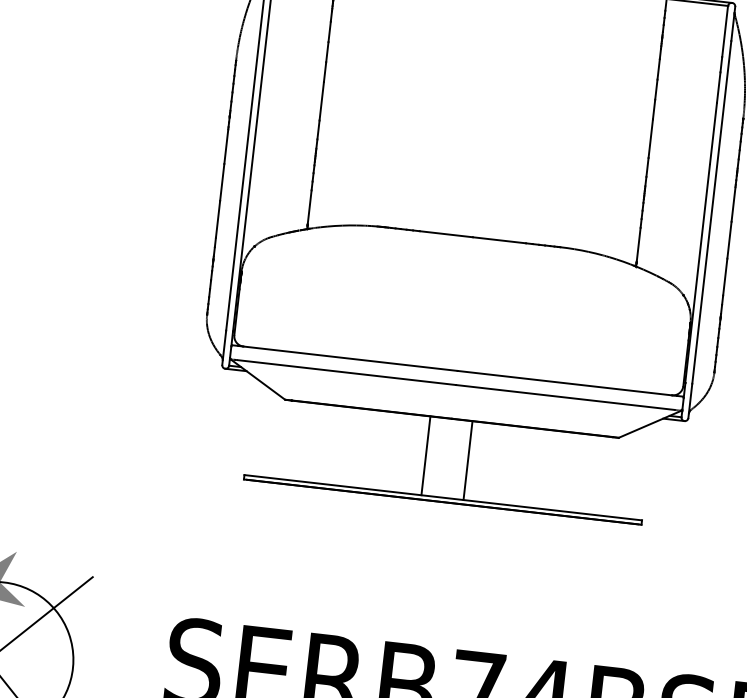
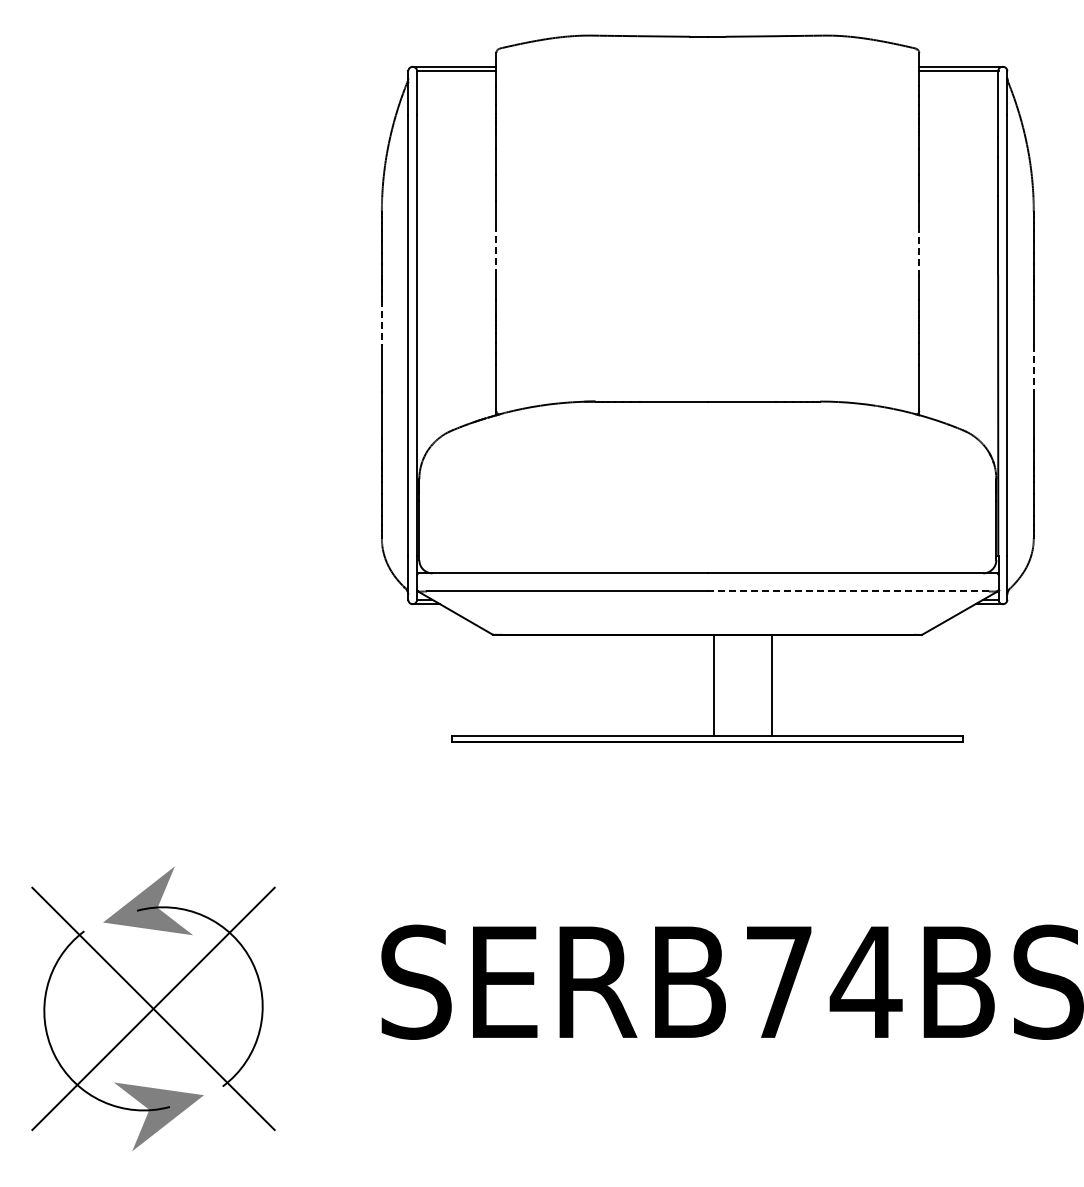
line: (321, 100) -> (496, 250), solid -> dashed
line: (650, 138) -> (919, 250), solid -> dashed
line: (226, 146) -> (381, 322), solid -> dashed
line: (729, 240) -> (1033, 368), solid -> dashed
line: (565, 397) -> (848, 591), solid -> dashed
line: (425, 455) -> (713, 685), moved
line: (467, 460) -> (771, 685), moved

